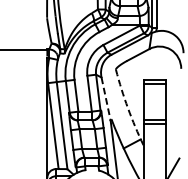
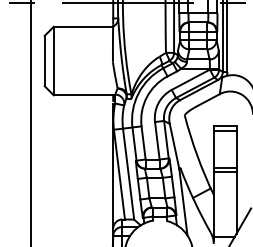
line: (106, 99) -> (174, 146), dashed -> solid
arc: (128, 107) -> (197, 155), dashed -> solid

